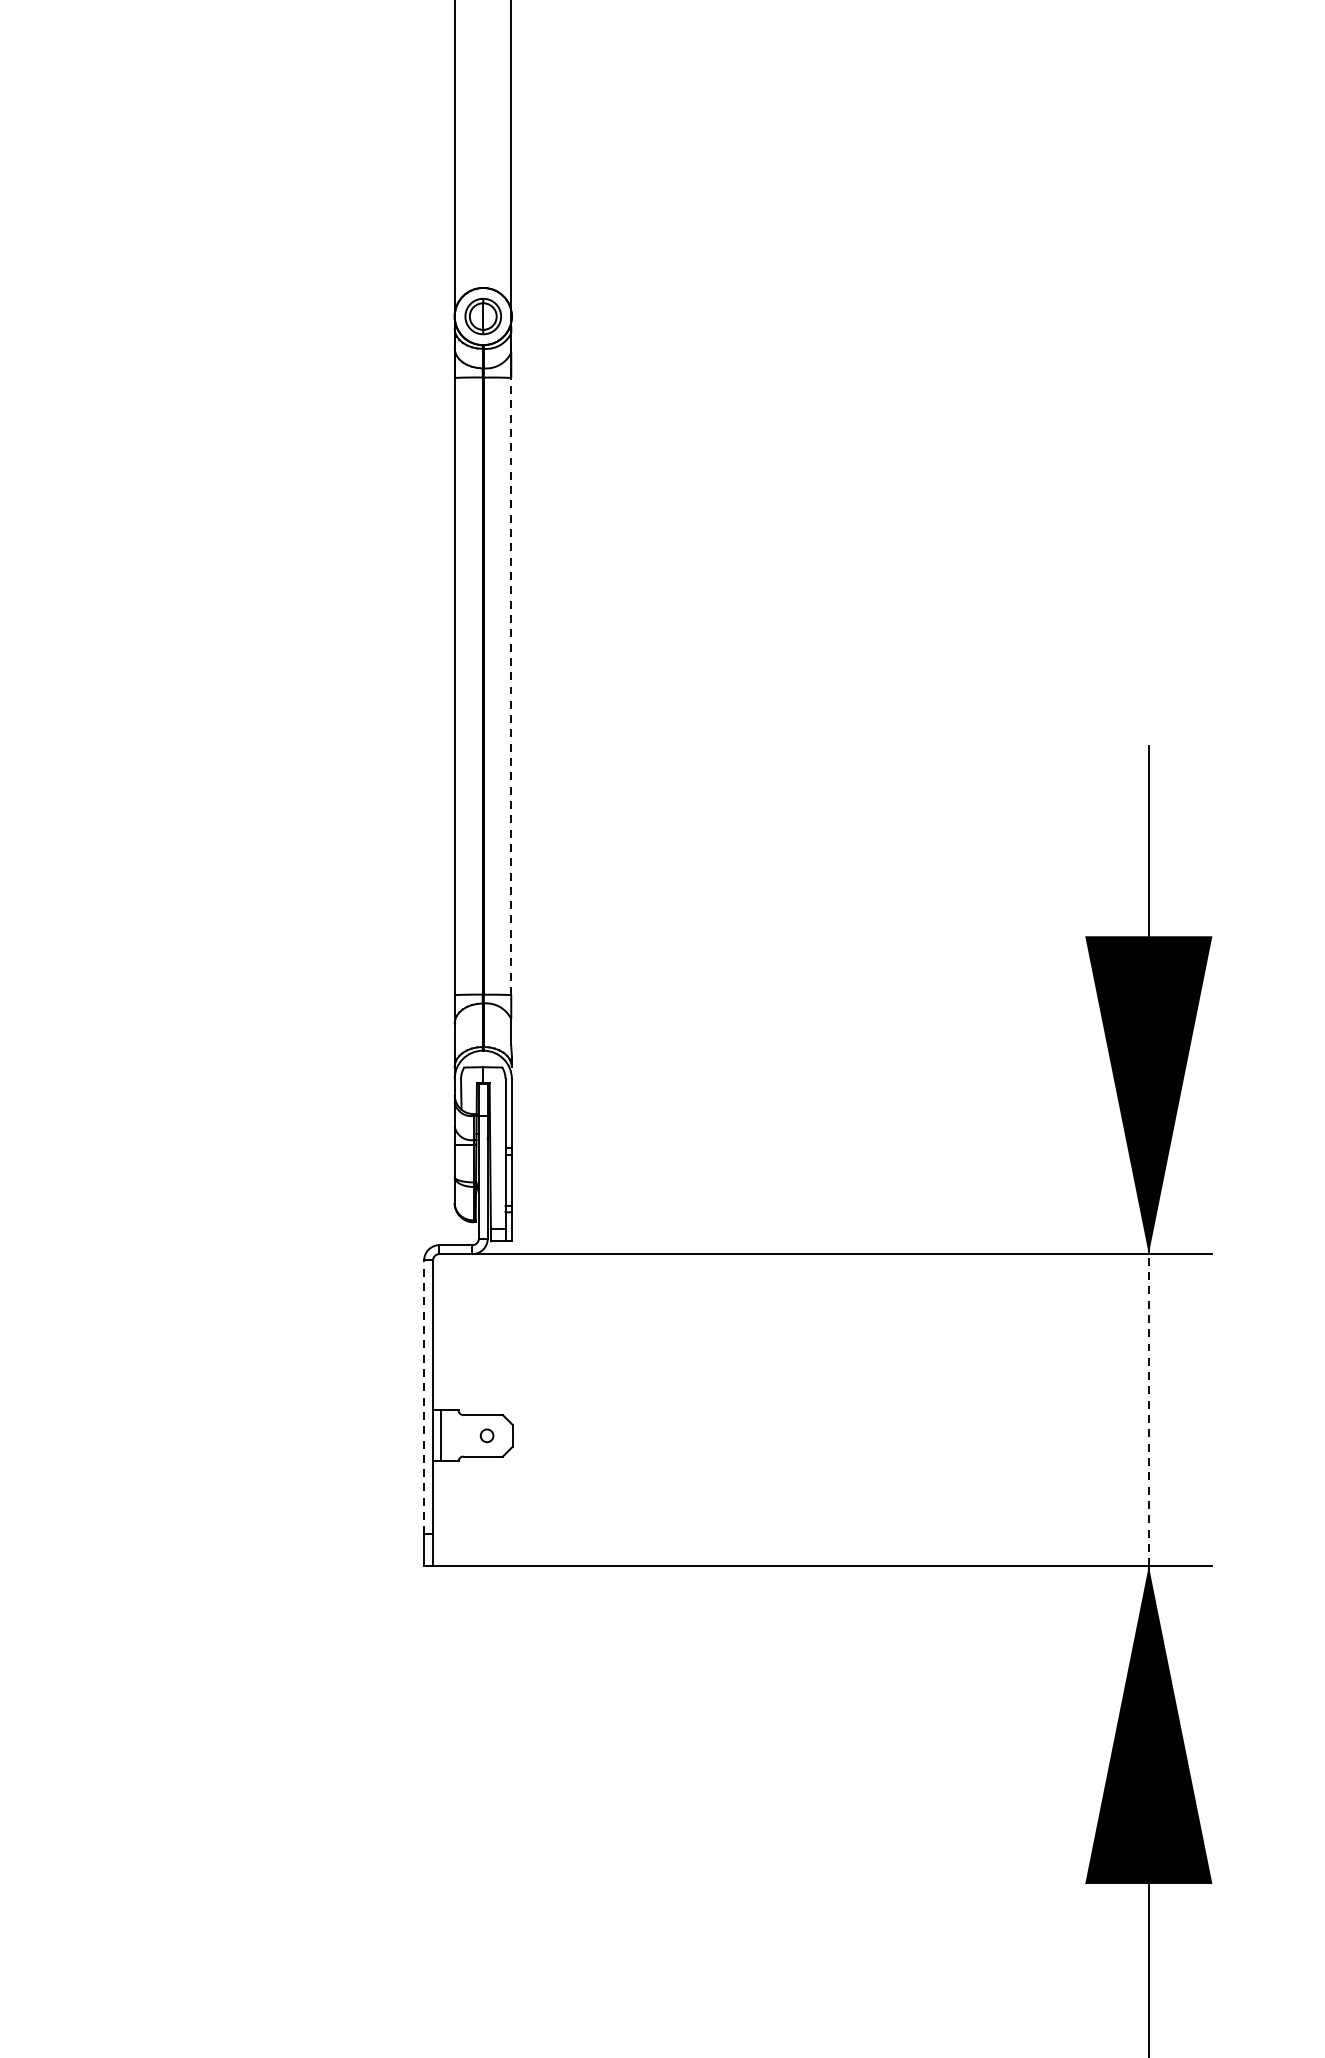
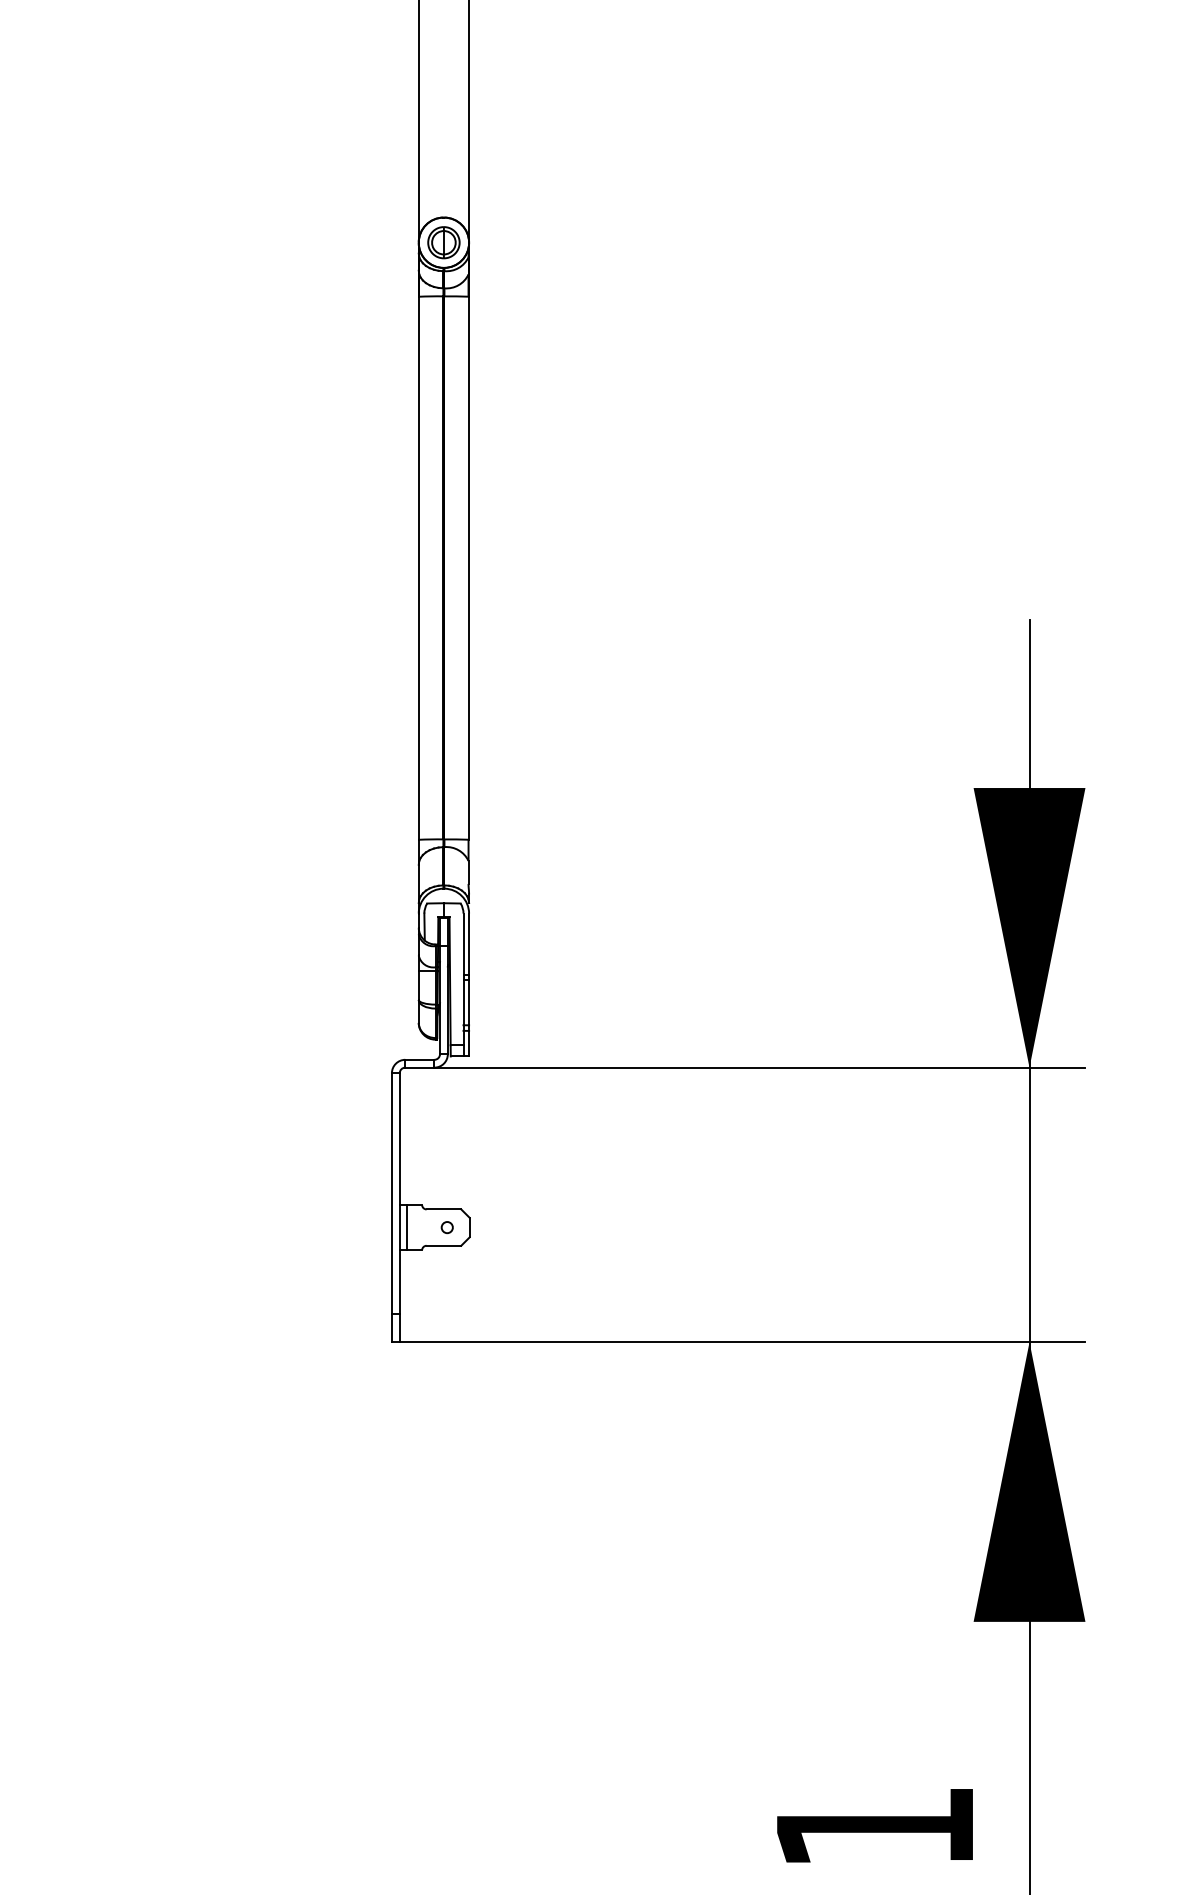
line: (511, 685) -> (468, 567), dashed -> solid
line: (423, 1397) -> (391, 1193), dashed -> solid
line: (1148, 1409) -> (1029, 1204), dashed -> solid

